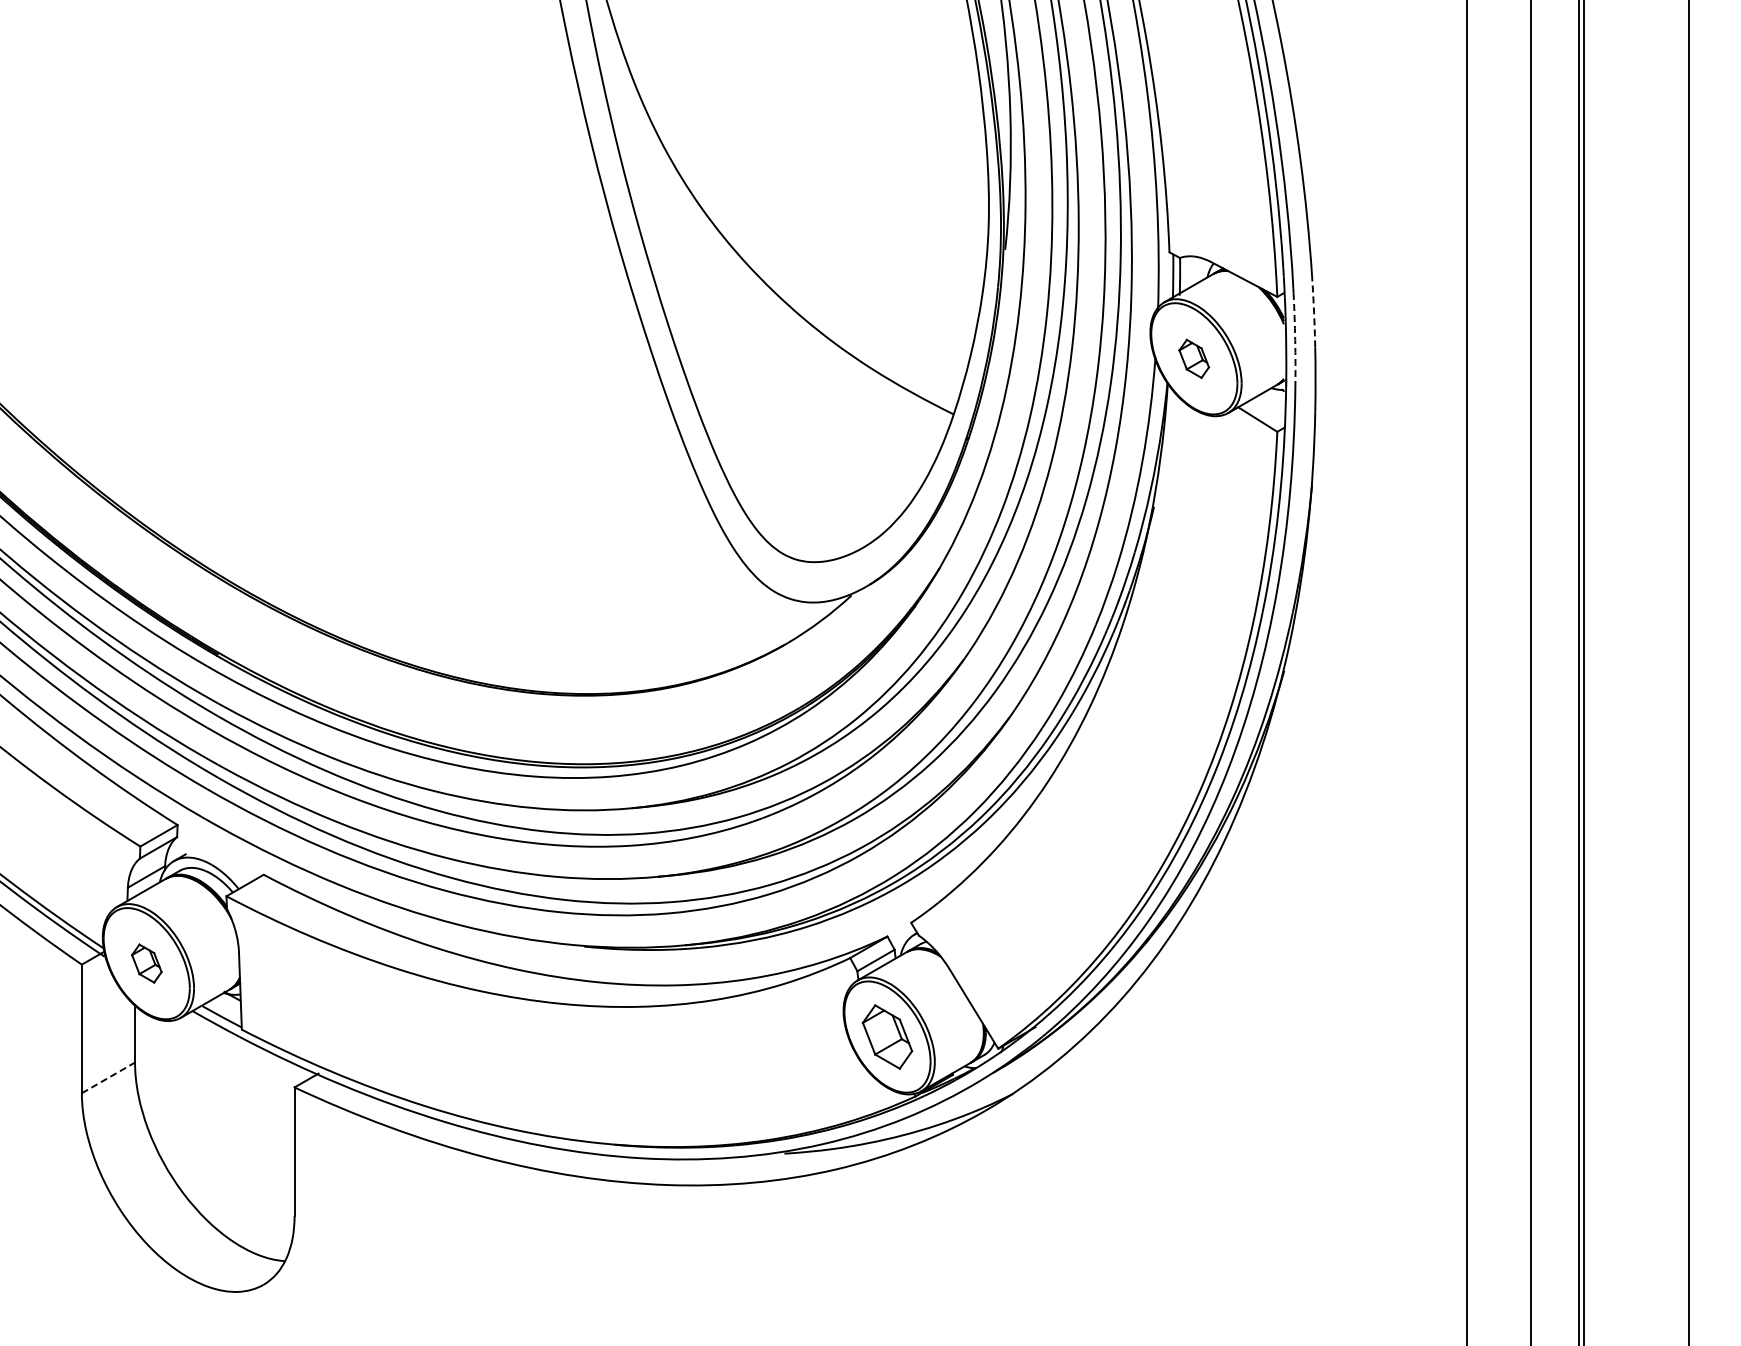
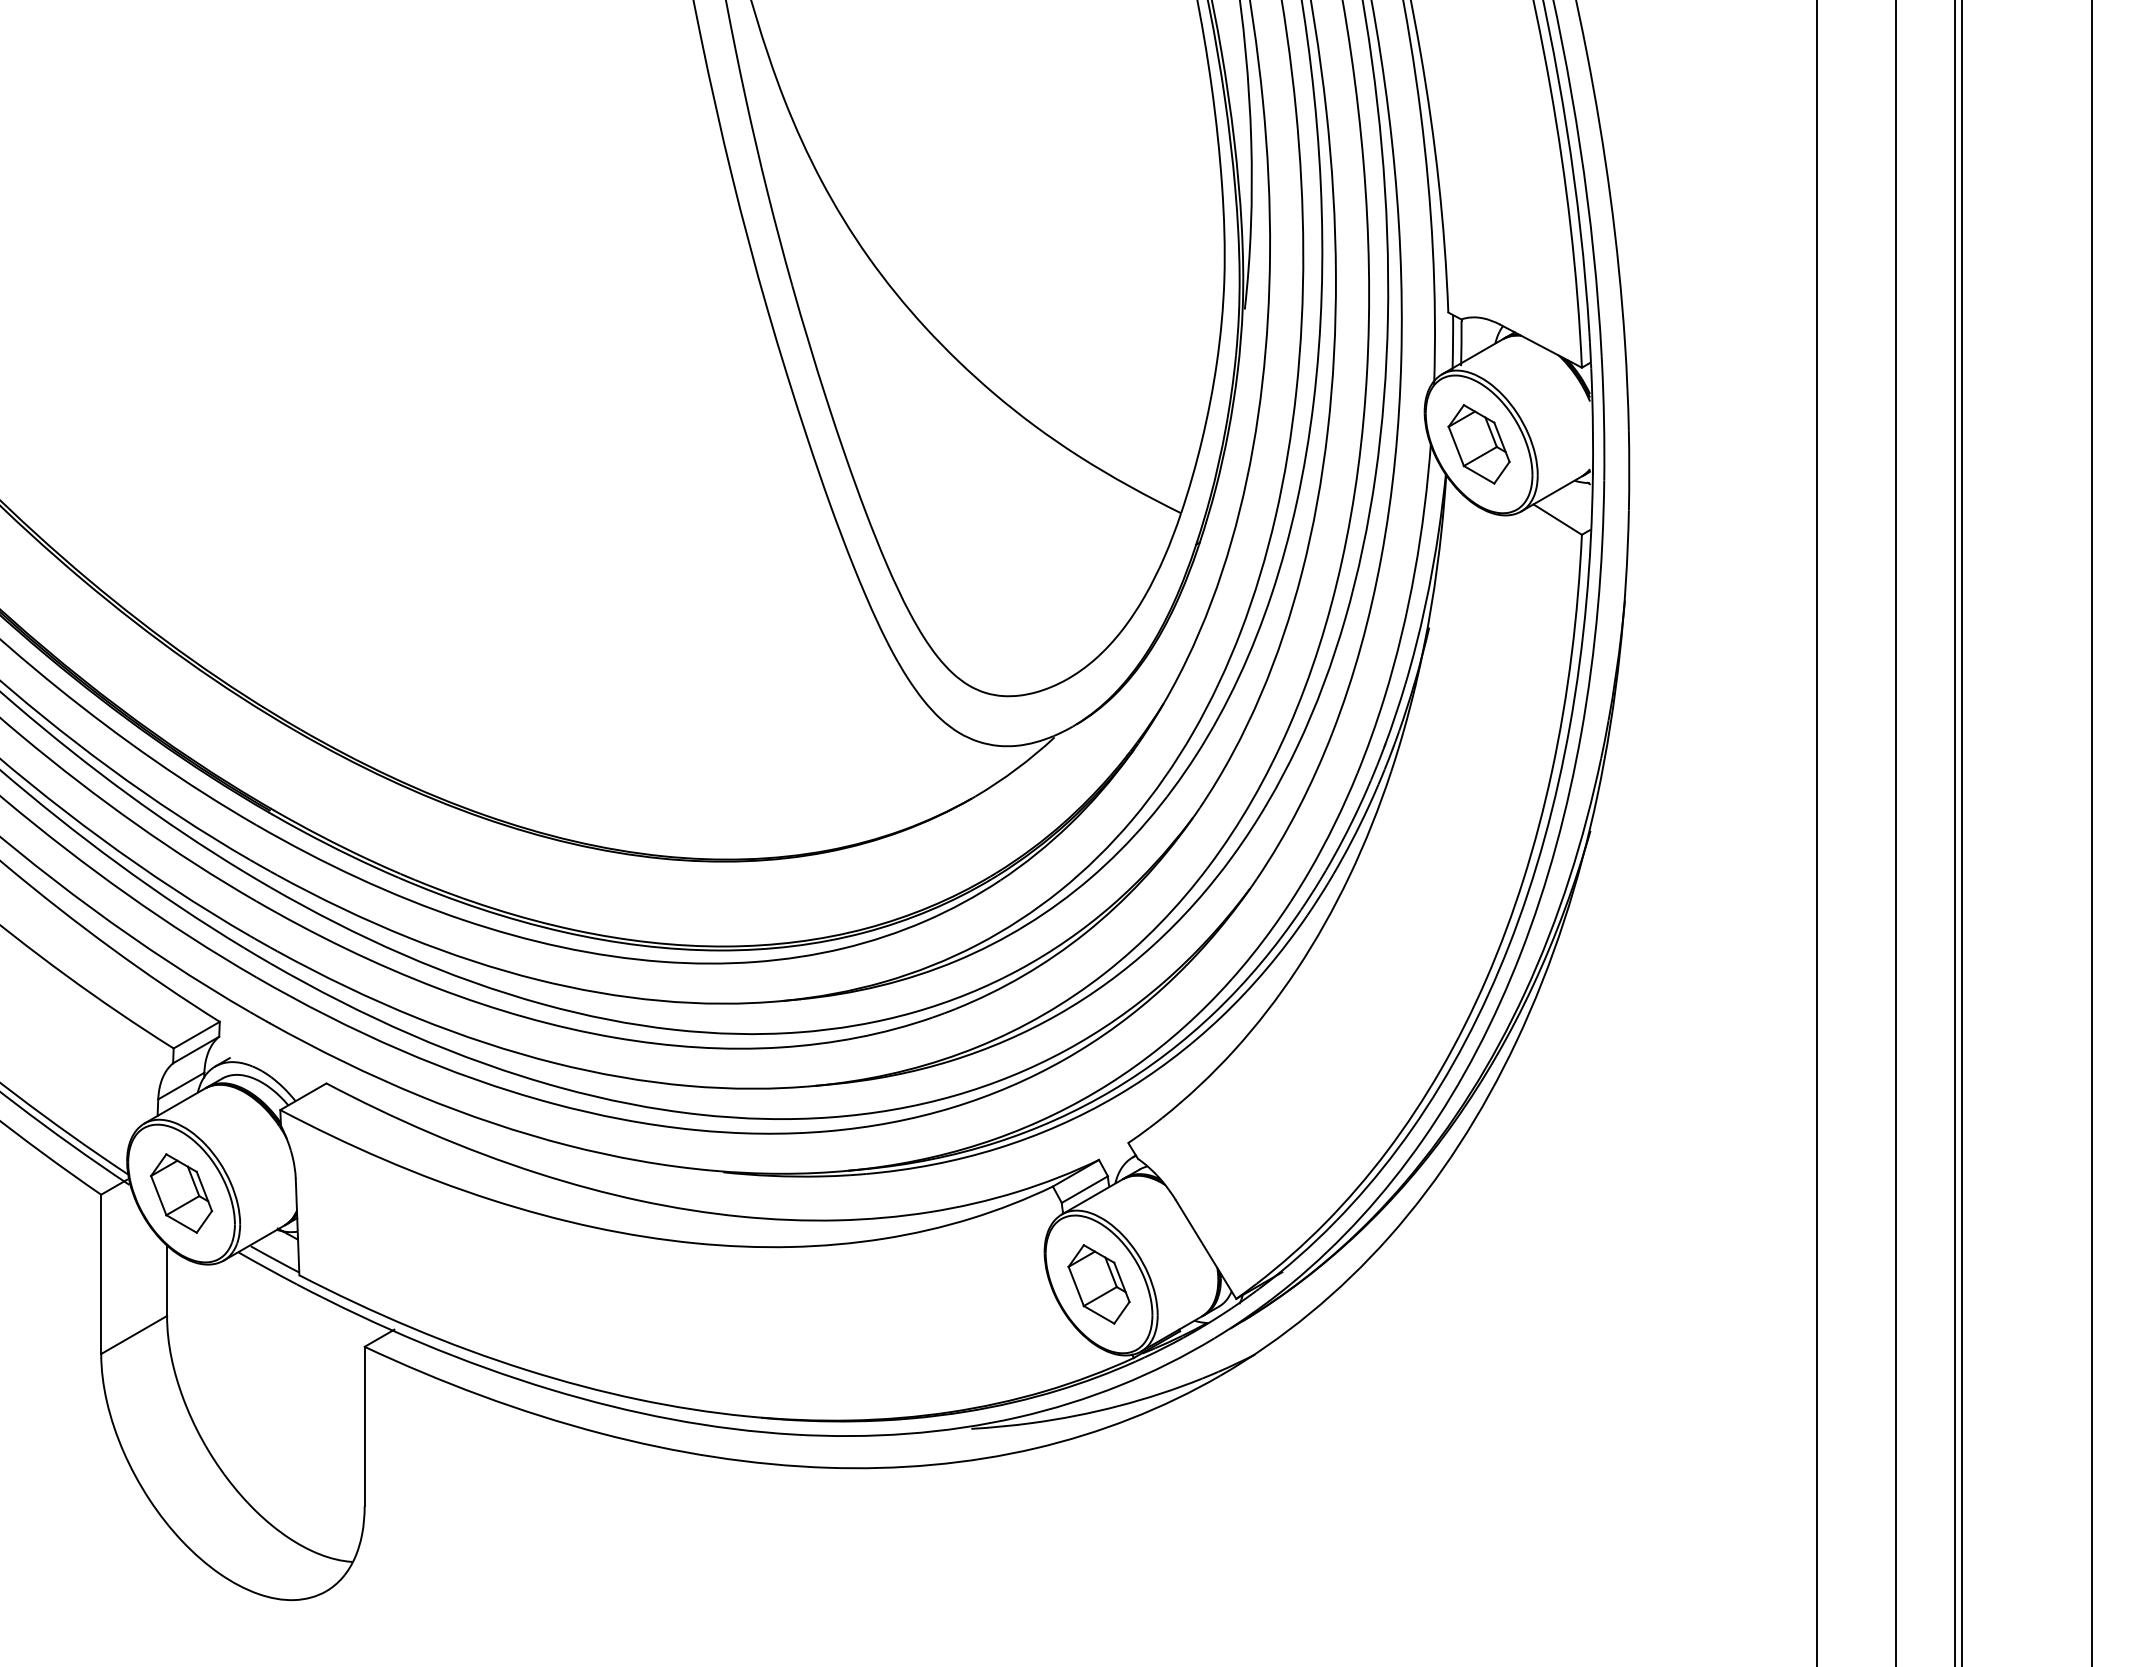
arc: (1314, 312) -> (1627, 386), dashed -> solid
arc: (1295, 340) -> (1604, 421), dashed -> solid
part: (1193, 358) -> (1478, 443), size x1.67
part: (146, 963) -> (181, 1193), size x1.67
line: (108, 1077) -> (134, 1334), dashed -> solid

